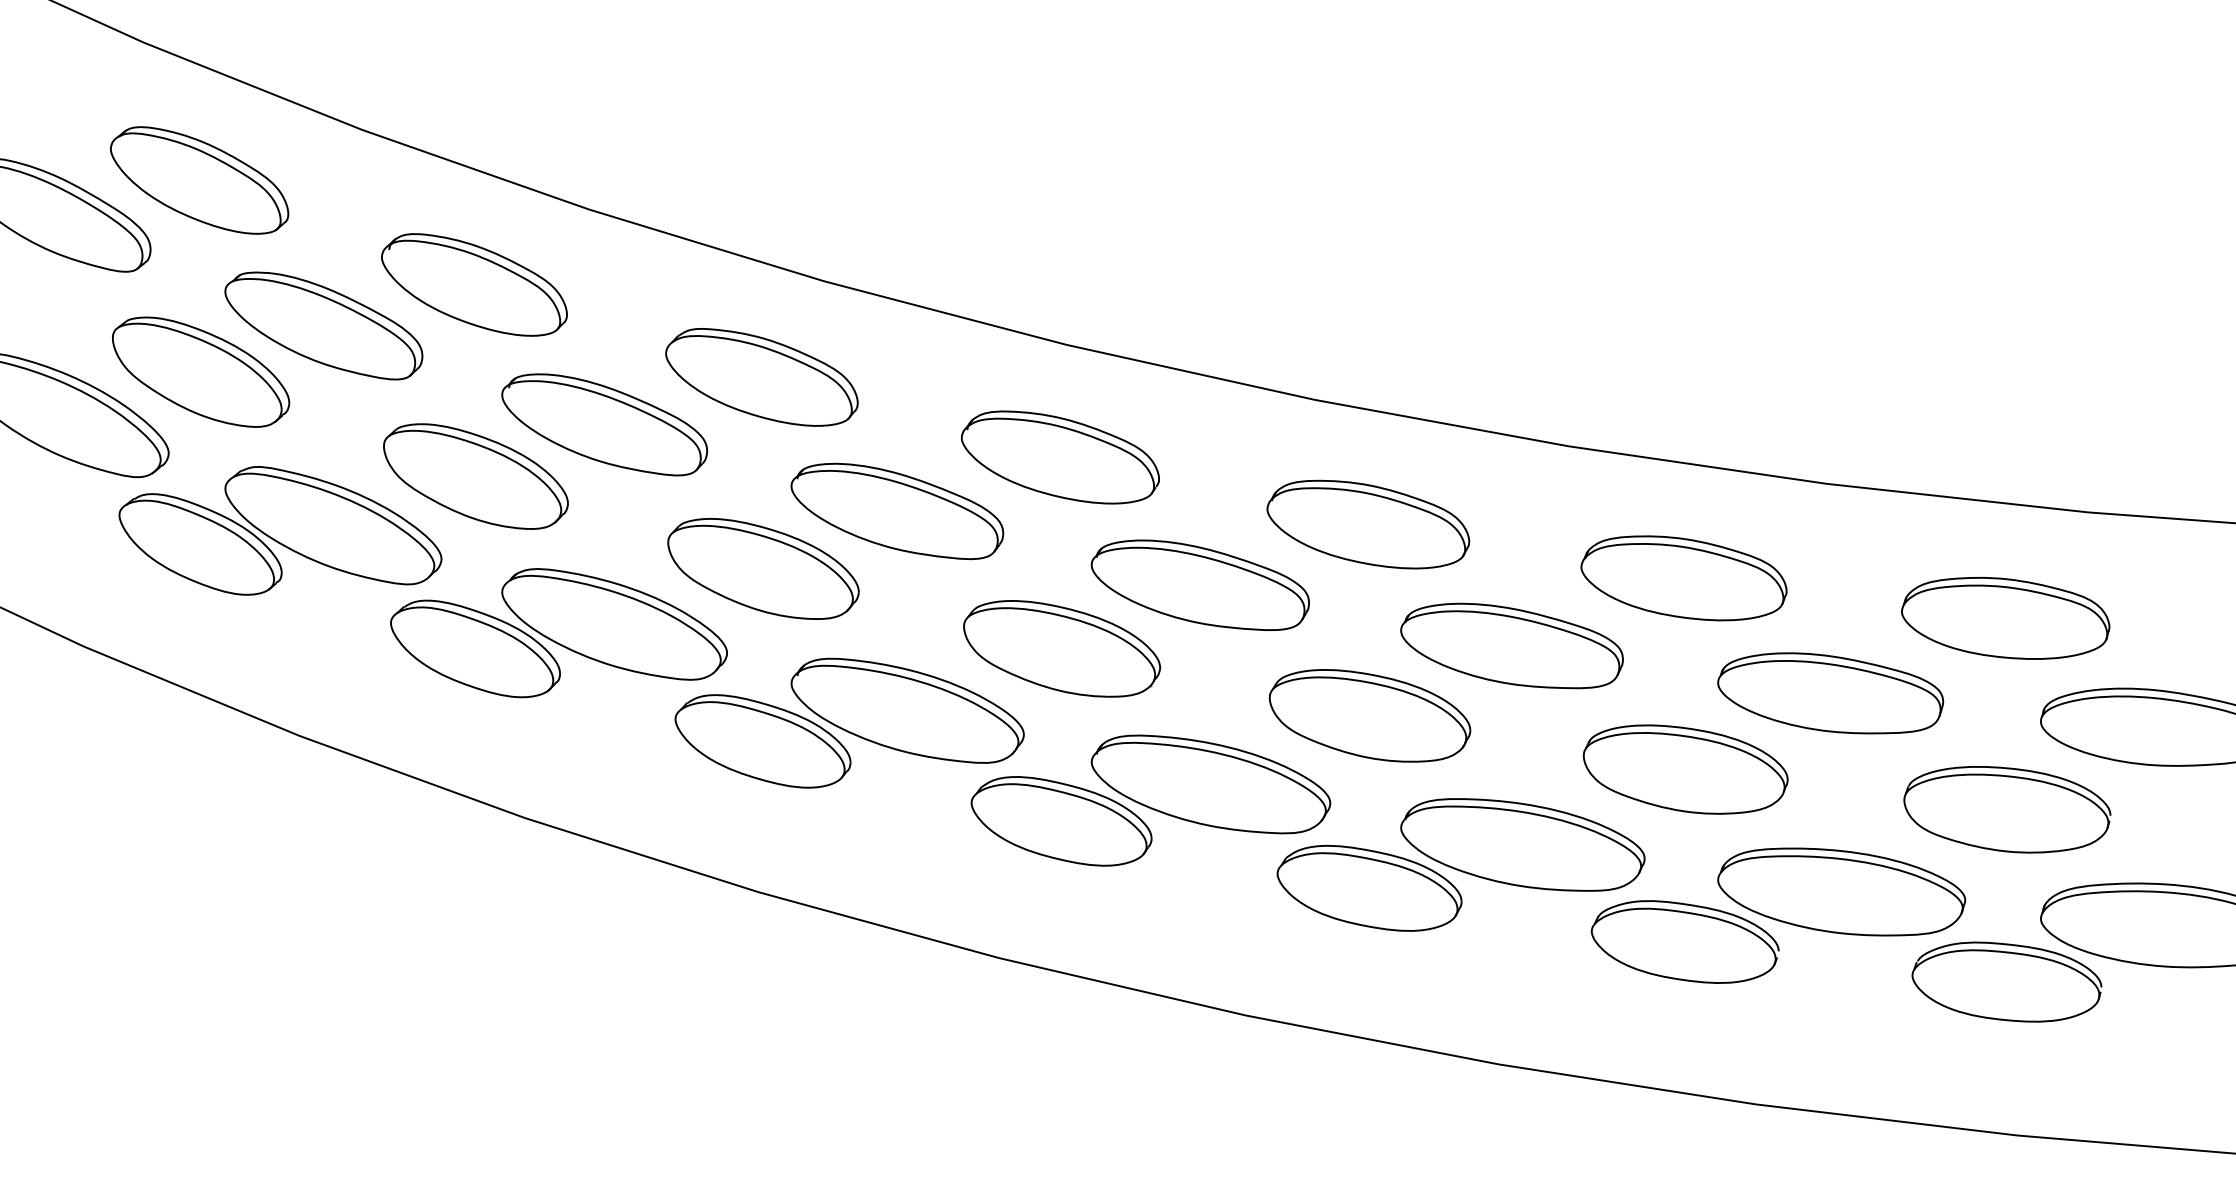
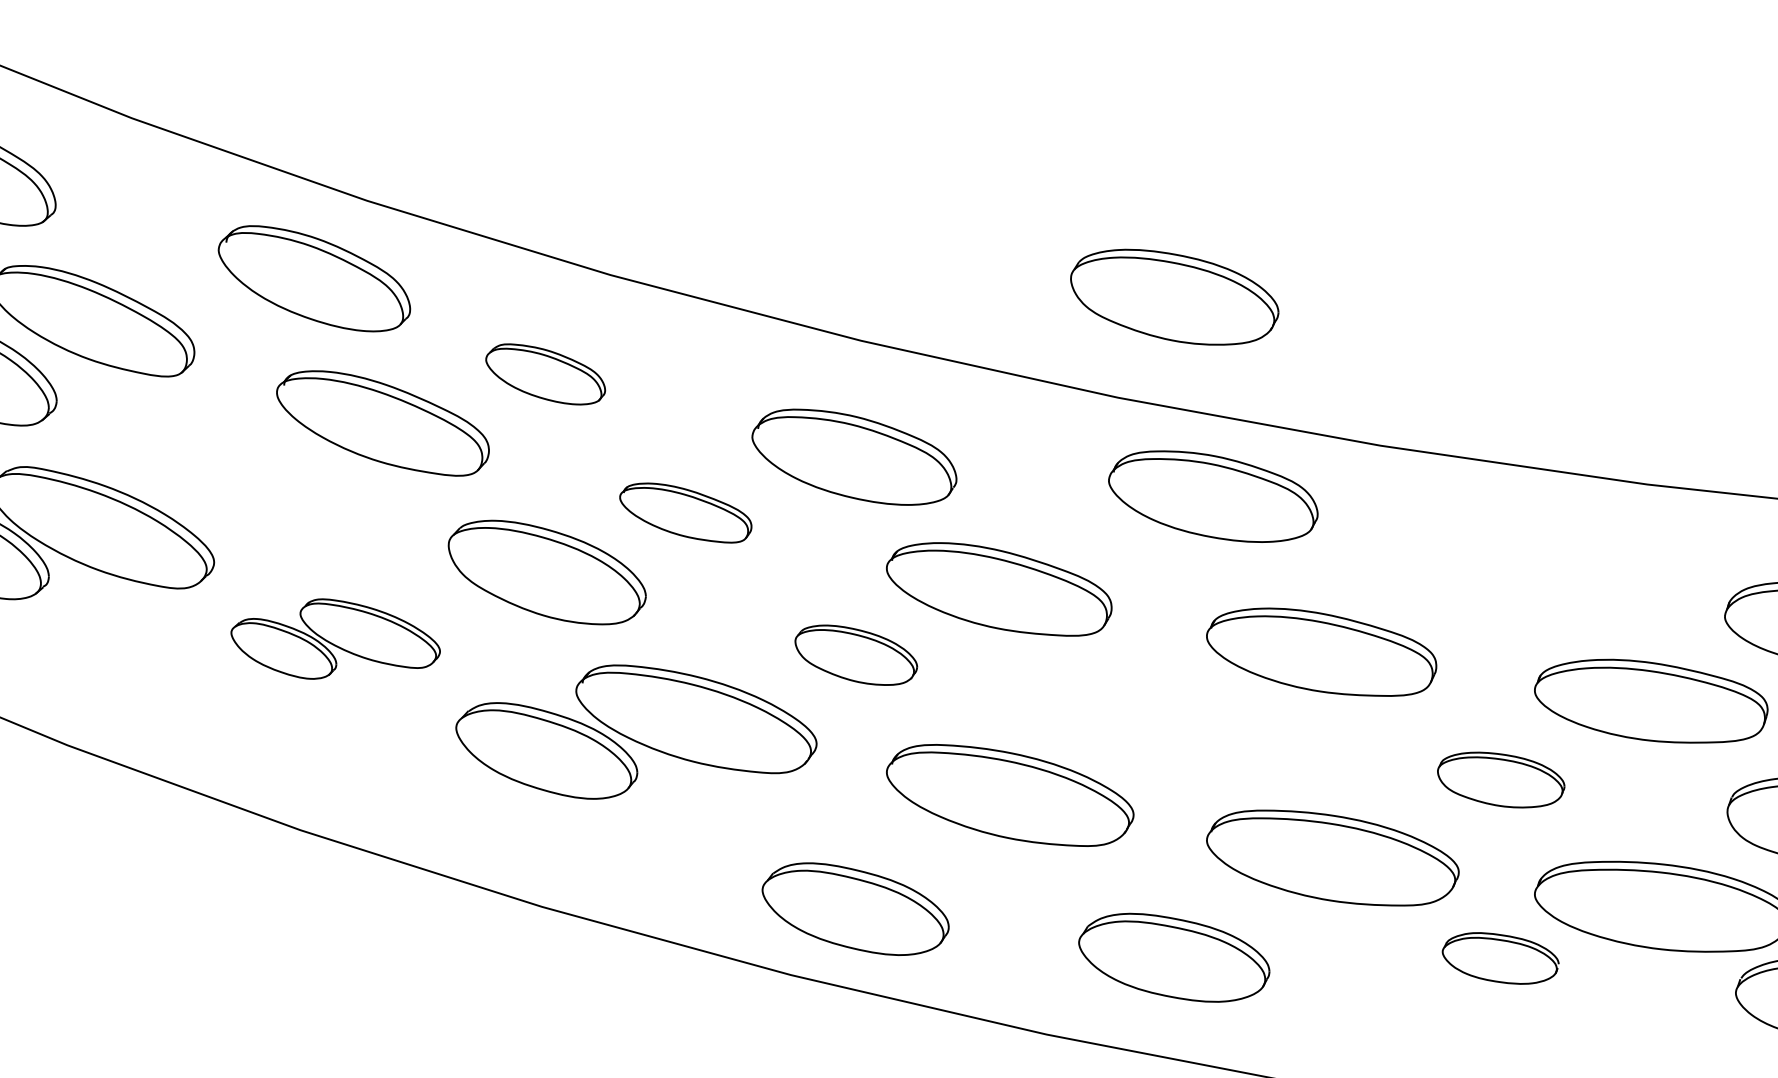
part: (474, 284) -> (314, 278), moved
part: (761, 377) -> (545, 374), size x0.6
part: (475, 476) -> (249, 476), removed
part: (897, 511) -> (685, 513), size x0.6
part: (1368, 524) -> (1213, 496), moved
part: (1683, 578) -> (1499, 582), removed
part: (558, 633) -> (335, 639), size x0.6
part: (1062, 648) -> (856, 654), size x0.6
part: (1369, 715) -> (1174, 296), moved
part: (1685, 769) -> (1501, 780), size x0.6
part: (1061, 821) -> (855, 909), moved
part: (1369, 887) -> (1174, 956), moved
part: (1684, 941) -> (1500, 957), size x0.6

